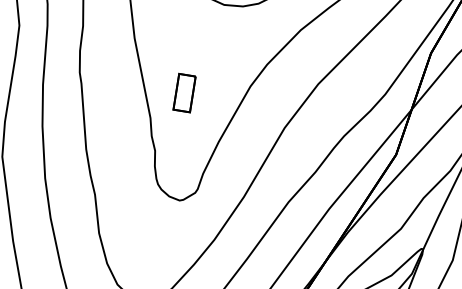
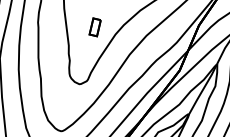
part: (183, 93) -> (94, 27), moved

